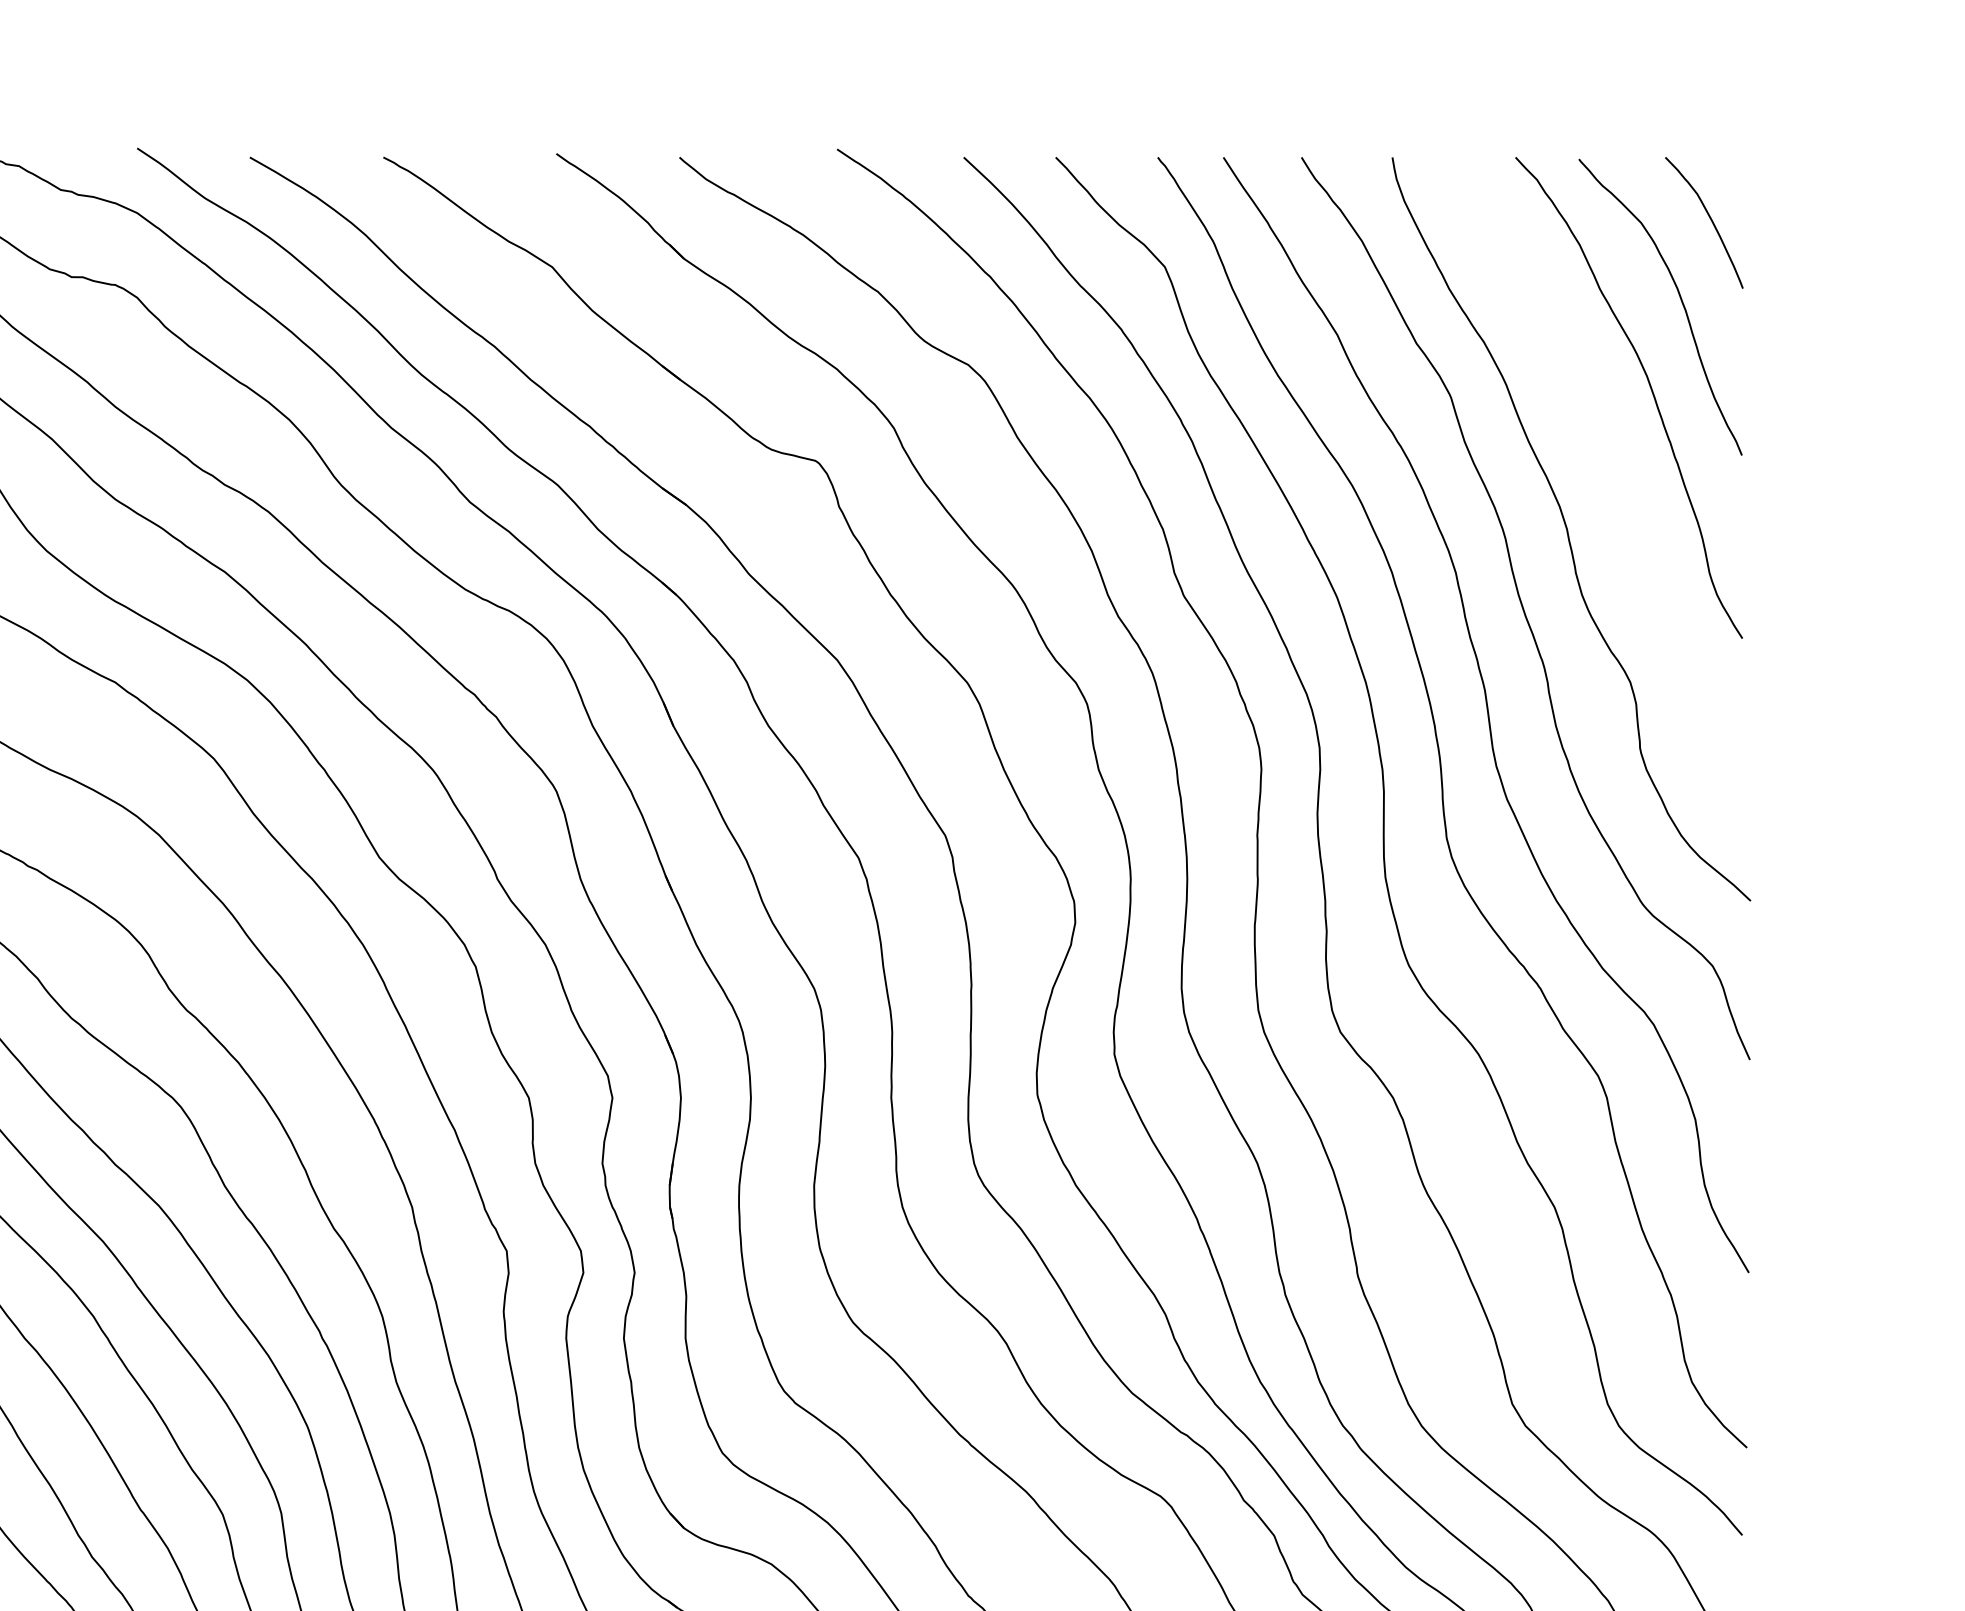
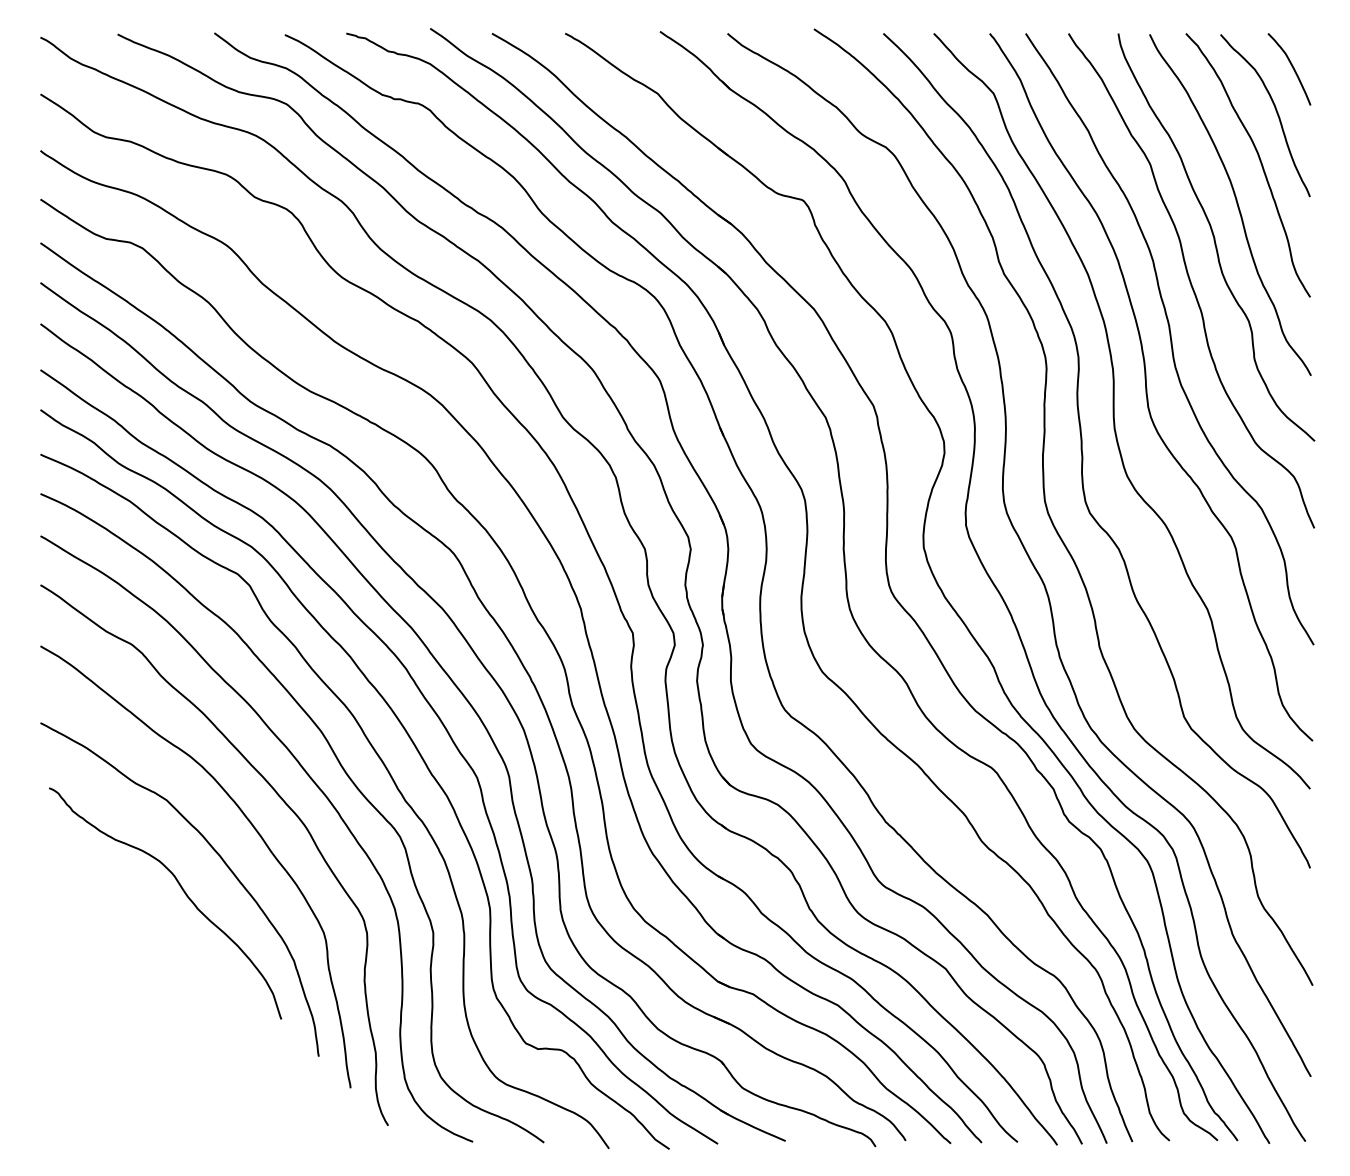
curve: (1607, 469) -> (1236, 204), added

